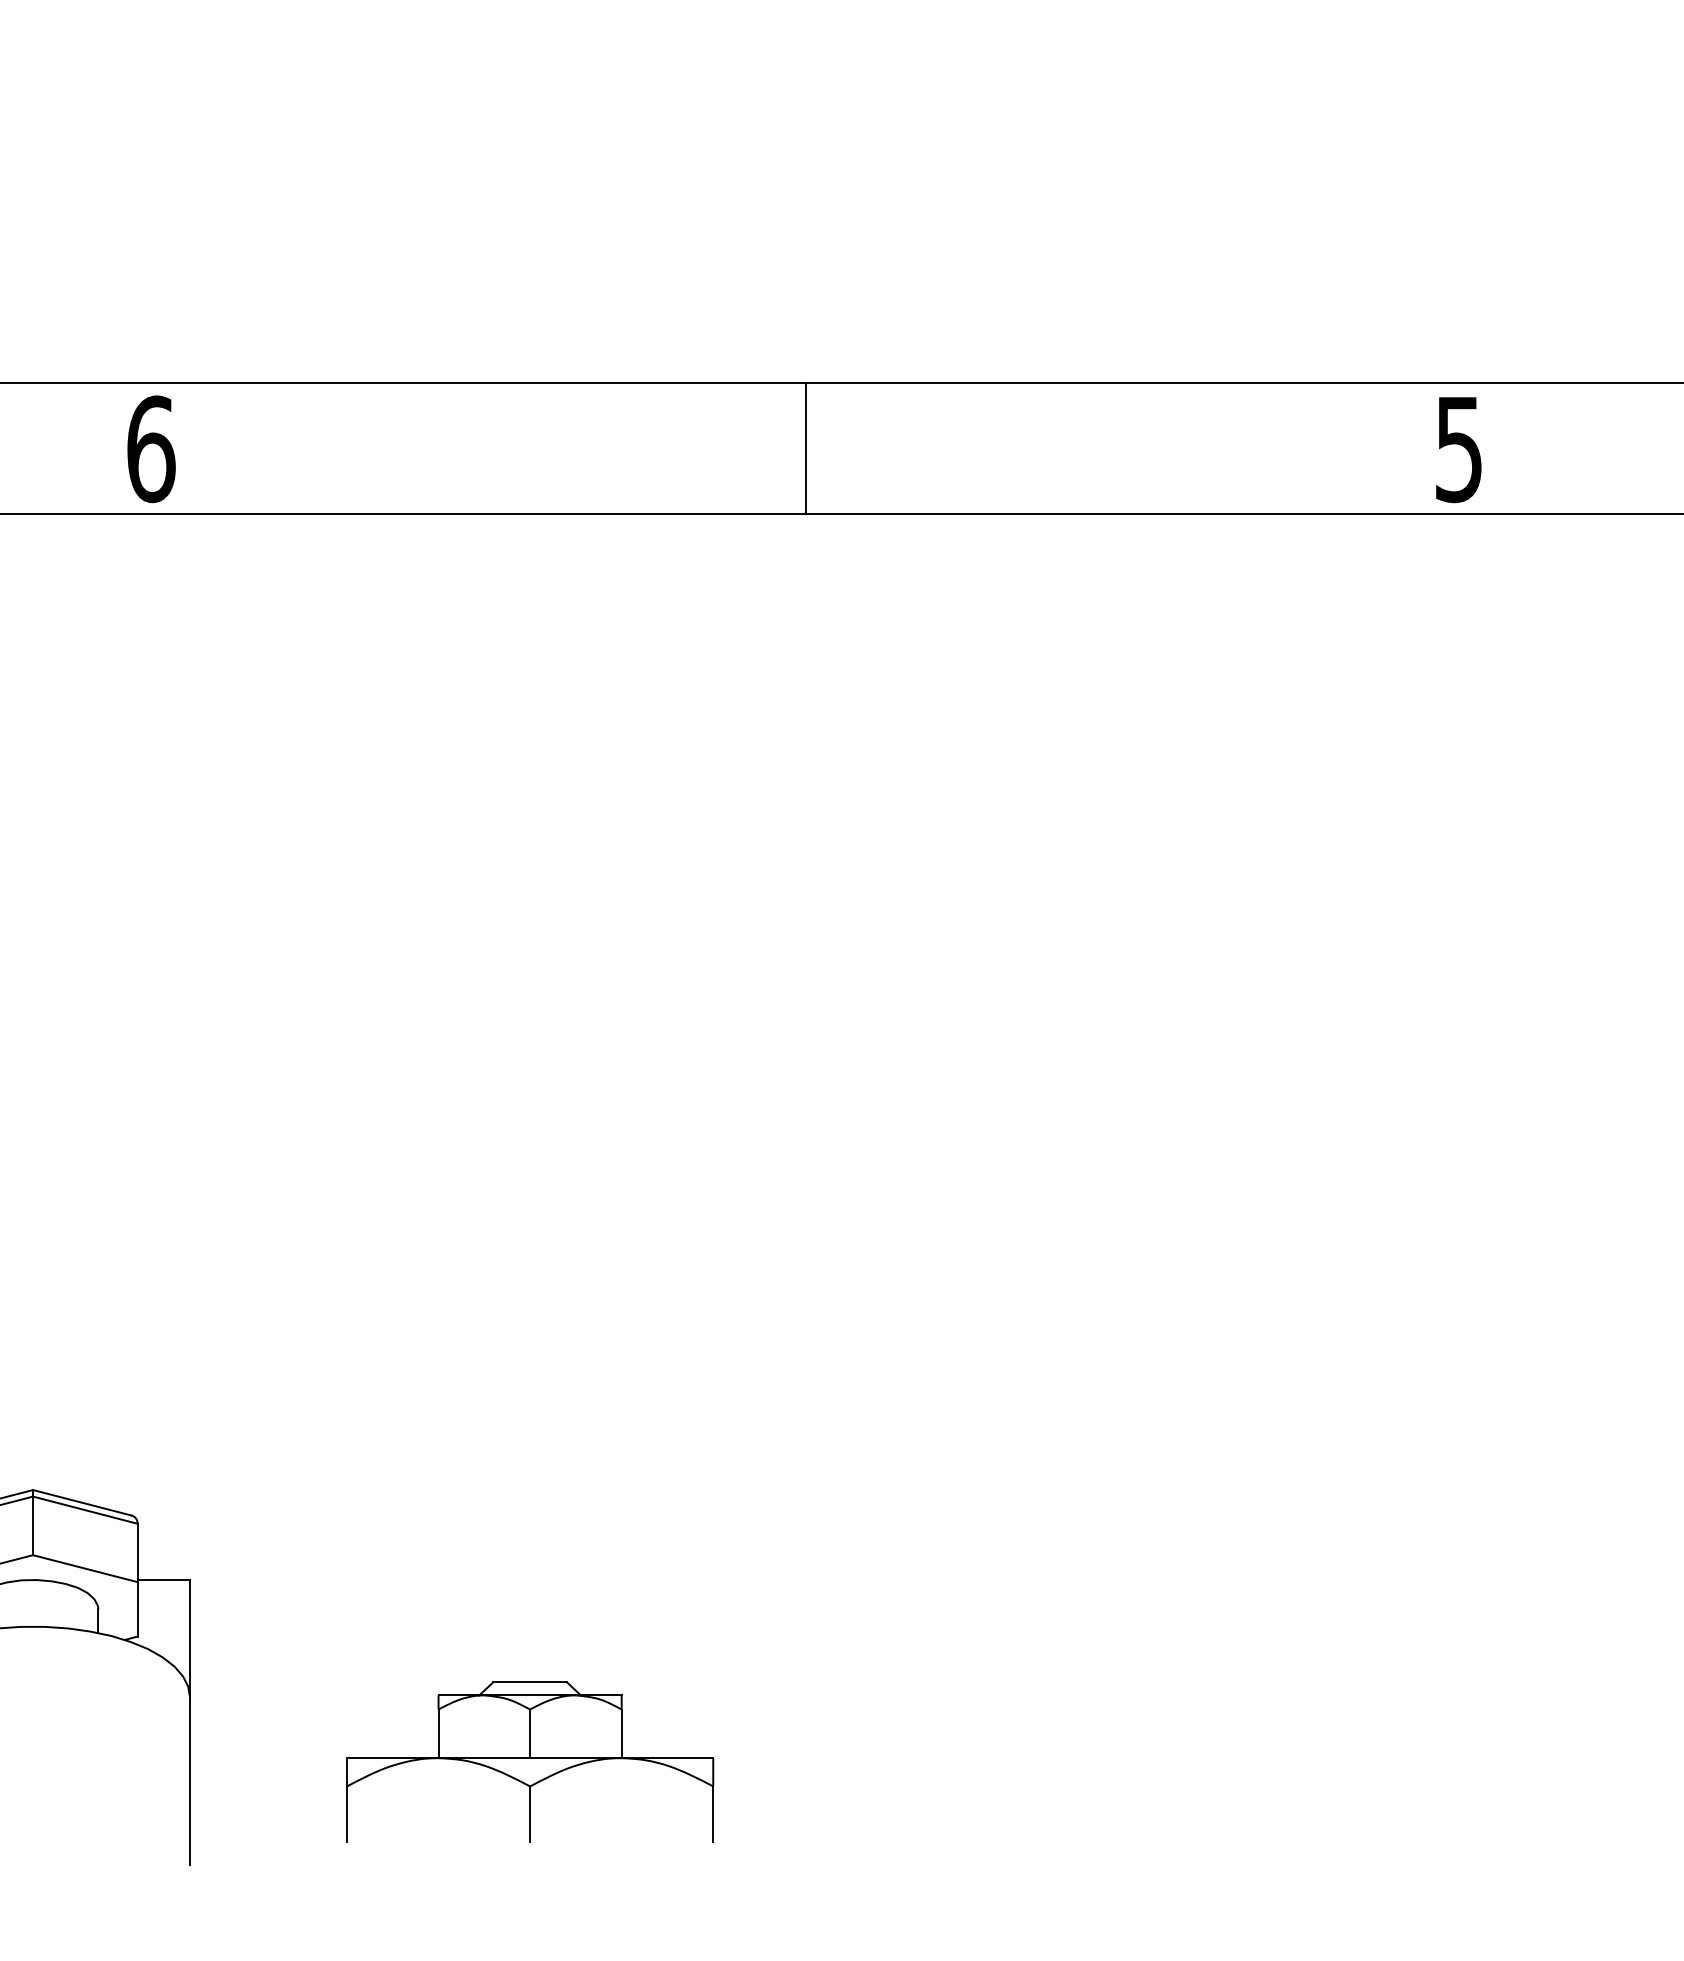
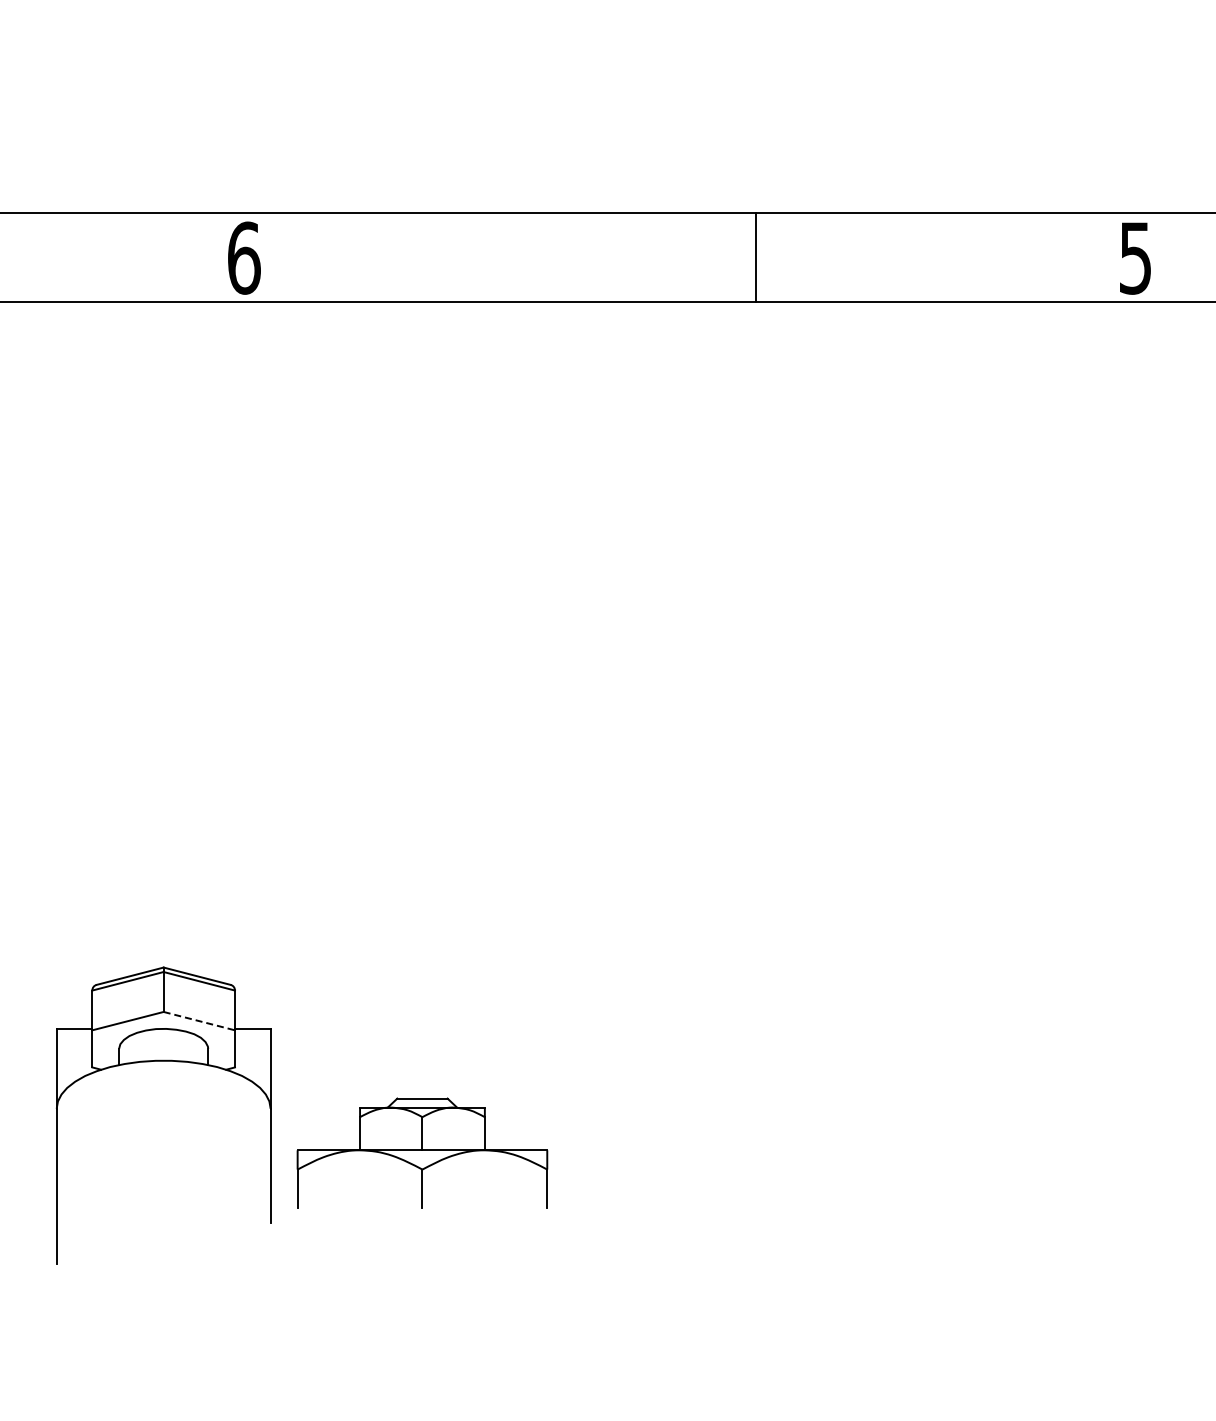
line: (806, 448) -> (755, 257), moved
line: (85, 1569) -> (199, 1021), solid -> dashed
part: (530, 1761) -> (422, 1152), moved

